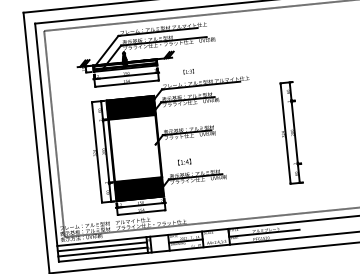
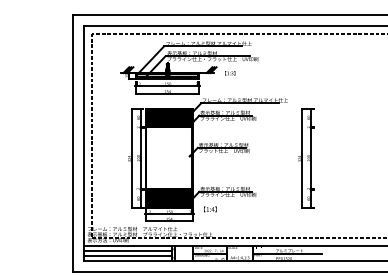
text: (189, 71) -> (230, 73), moved
part: (290, 133) -> (306, 158), moved
text: (184, 162) -> (210, 209), moved

